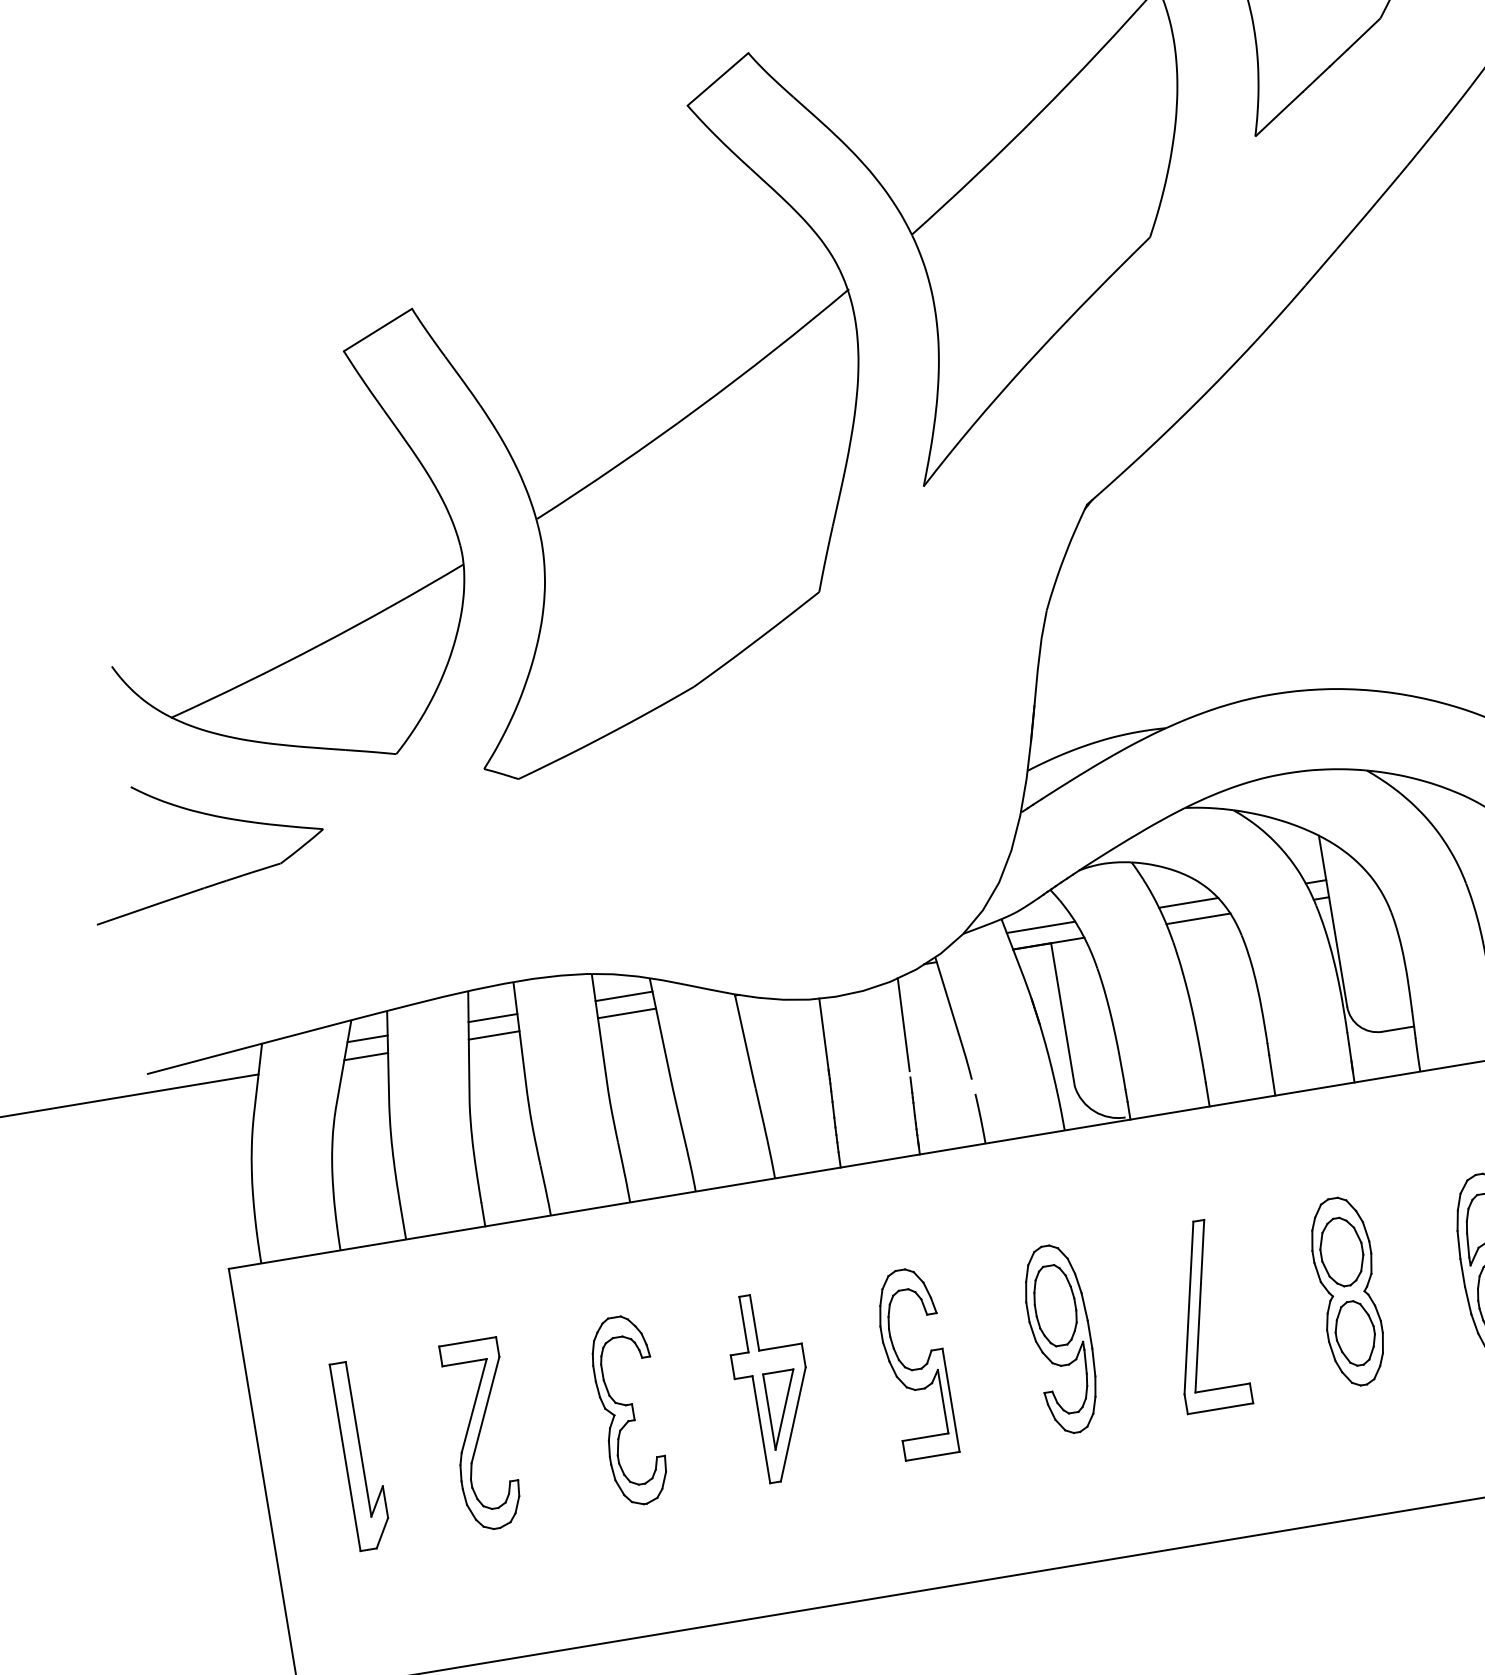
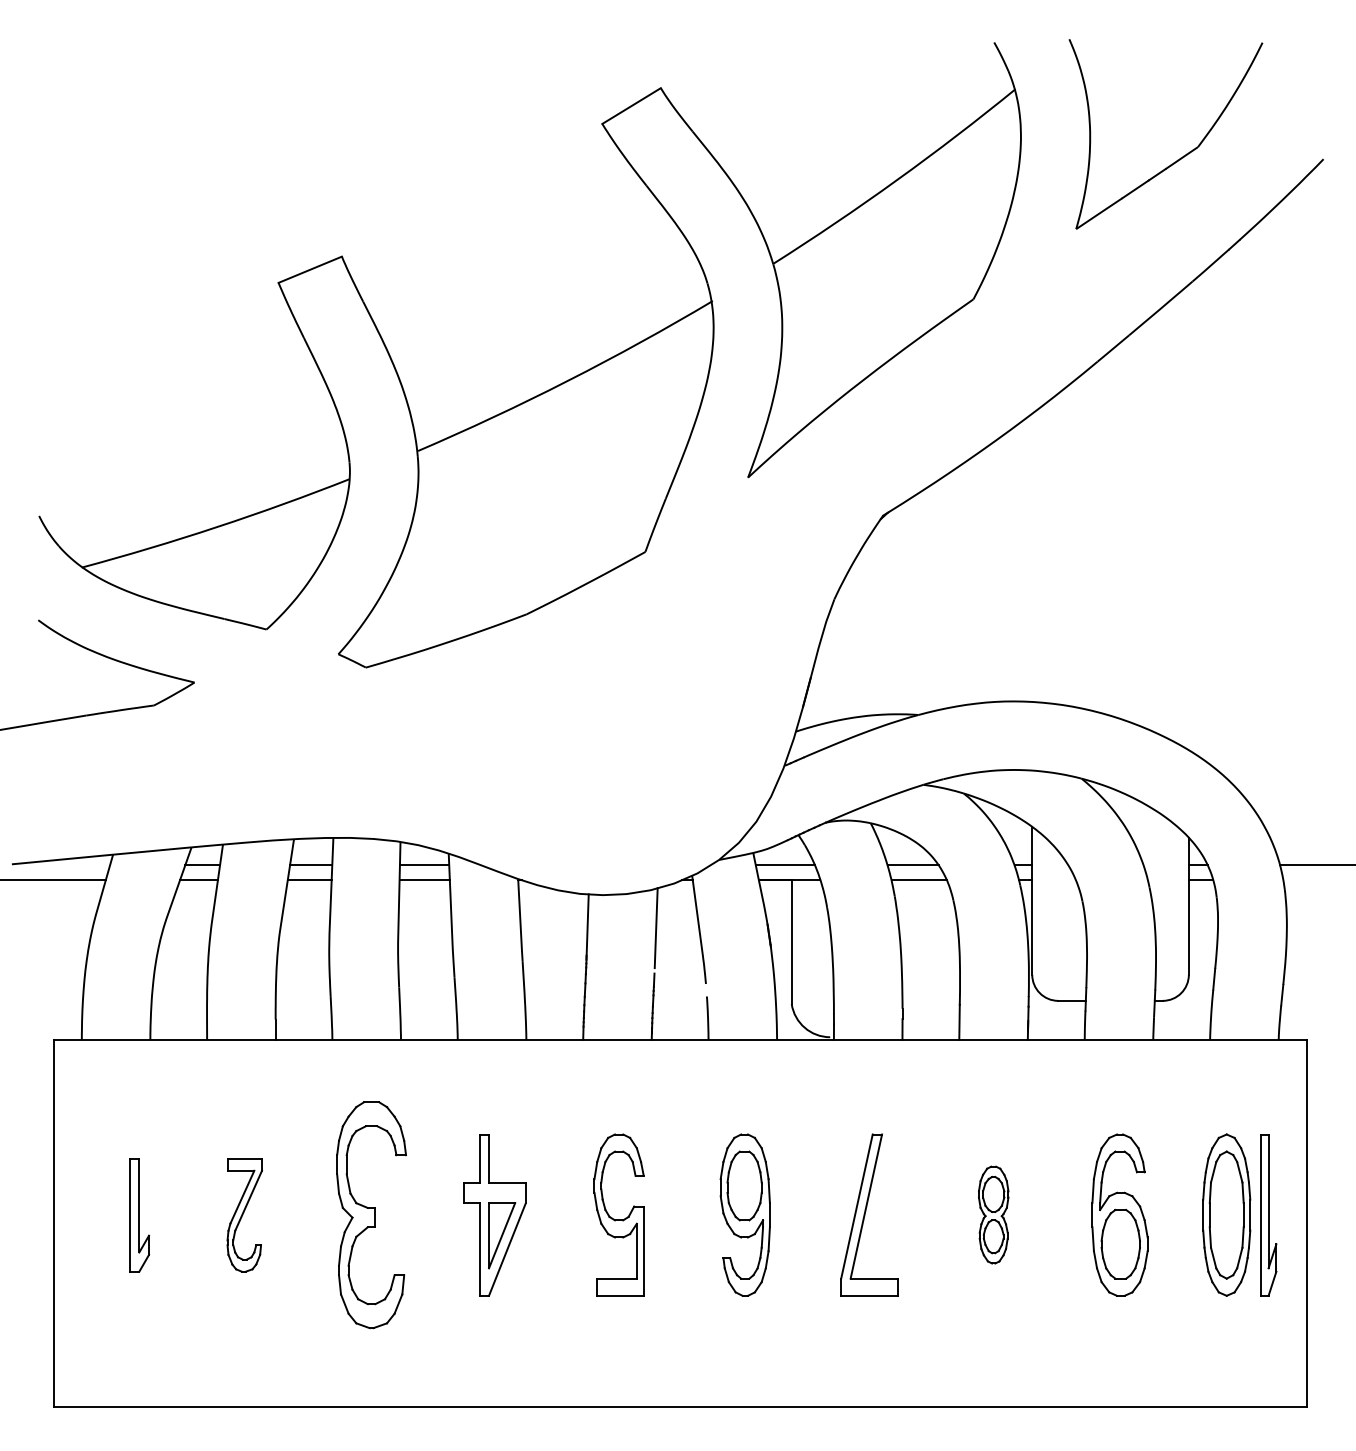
part: (1348, 1291) -> (993, 1214), size x0.6
part: (629, 1410) -> (371, 1214), size x1.4
part: (482, 1435) -> (244, 1215), size x0.7
part: (361, 1455) -> (139, 1215), size x0.7

